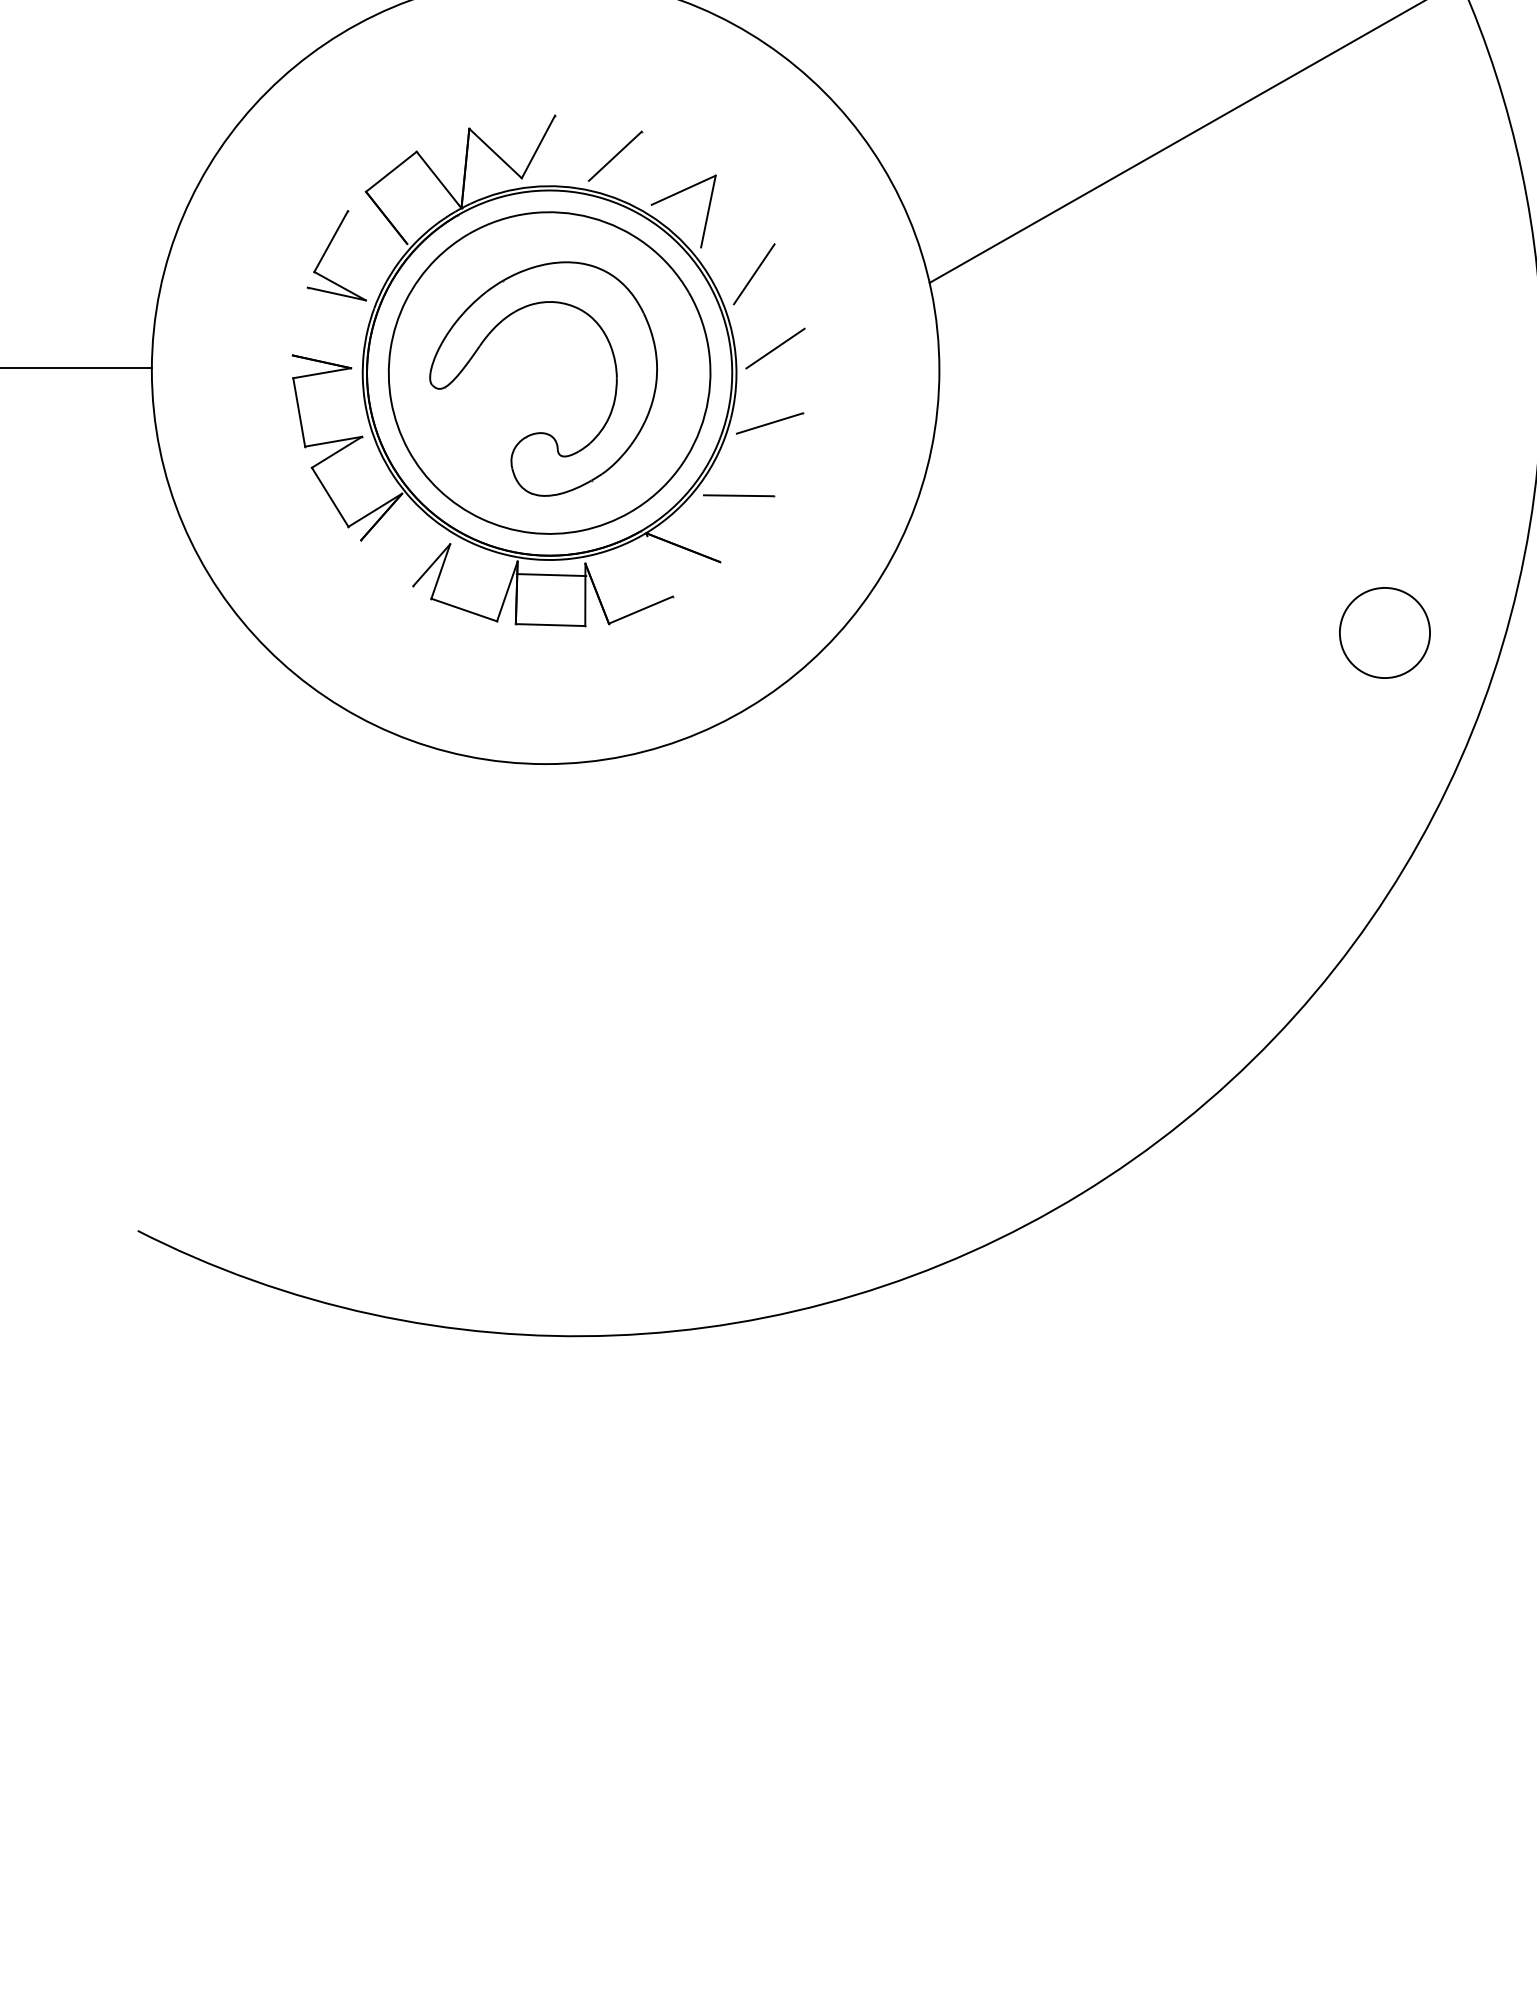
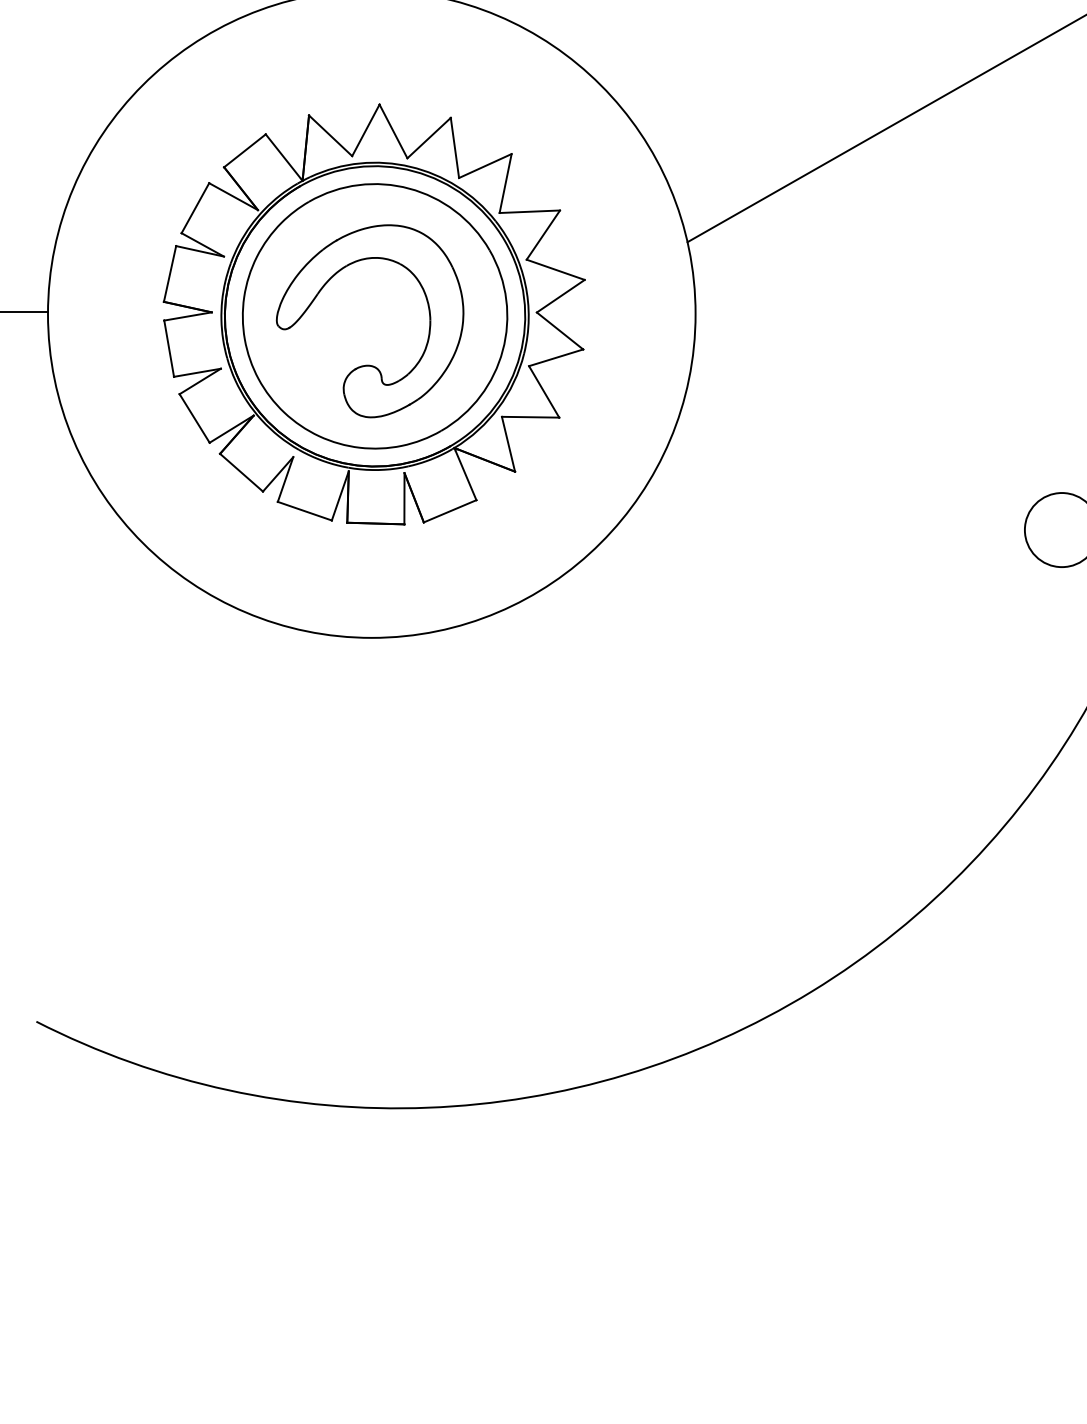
line: (571, 147) -> (393, 130), added
line: (646, 167) -> (454, 147), added
line: (377, 227) -> (233, 196), added
line: (737, 245) -> (529, 211), added
line: (769, 316) -> (555, 269), added
line: (299, 321) -> (169, 273), added
line: (774, 390) -> (559, 330), added
line: (754, 464) -> (543, 391), added
line: (711, 528) -> (508, 444), added
line: (387, 563) -> (241, 472), added
line: (659, 566) -> (465, 475), added
line: (551, 575) -> (375, 523), moved

